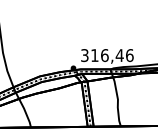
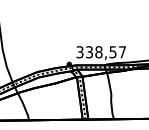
text: (112, 55) -> (106, 52), 316,46 -> 338,57

